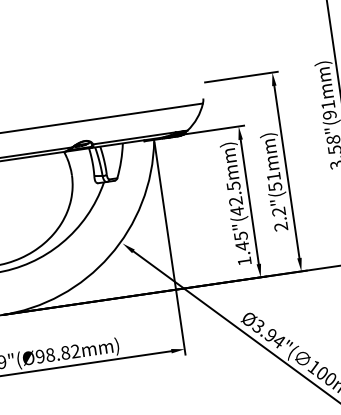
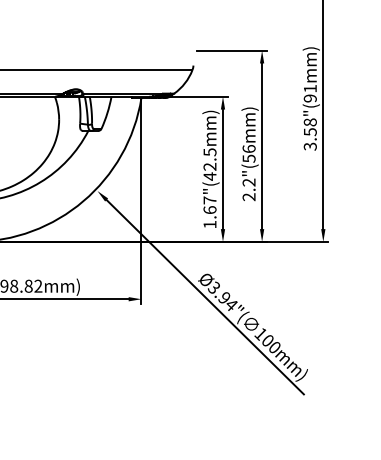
text: (273, 176) -> (248, 148), 2.2"(51mm) -> 2.2"(56mm)
text: (241, 241) -> (209, 205), 1.45"(42.5mm) -> 1.67"(42.5mm)

